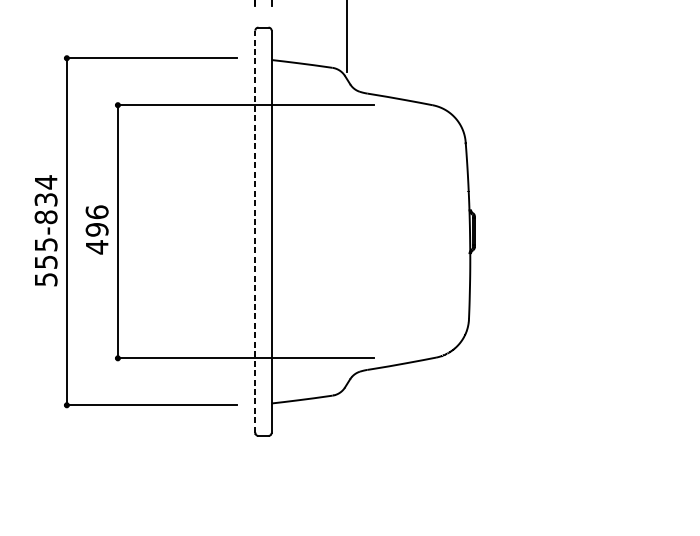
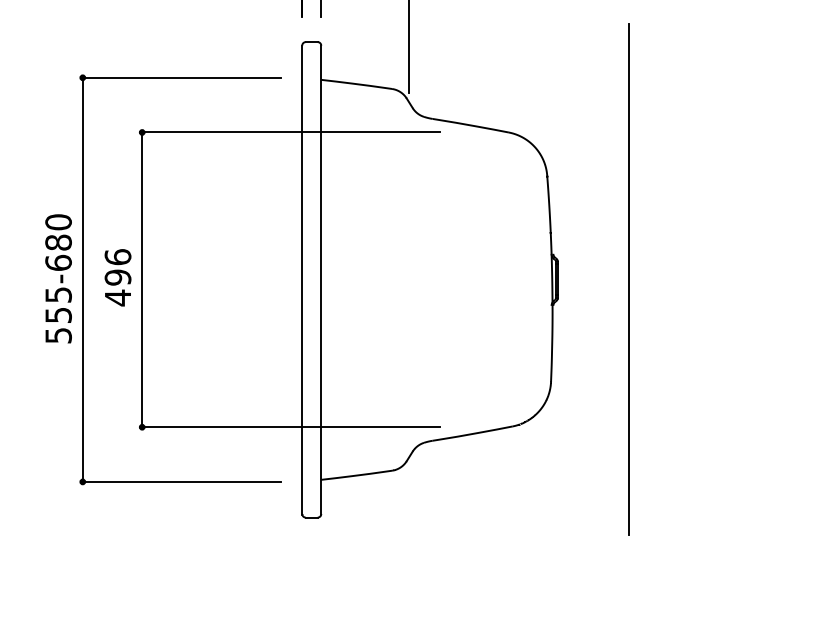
text: (46, 198) -> (58, 241), 555-834 -> 555-680
line: (255, 231) -> (302, 279), dashed -> solid
line: (536, 231) -> (629, 279), added

